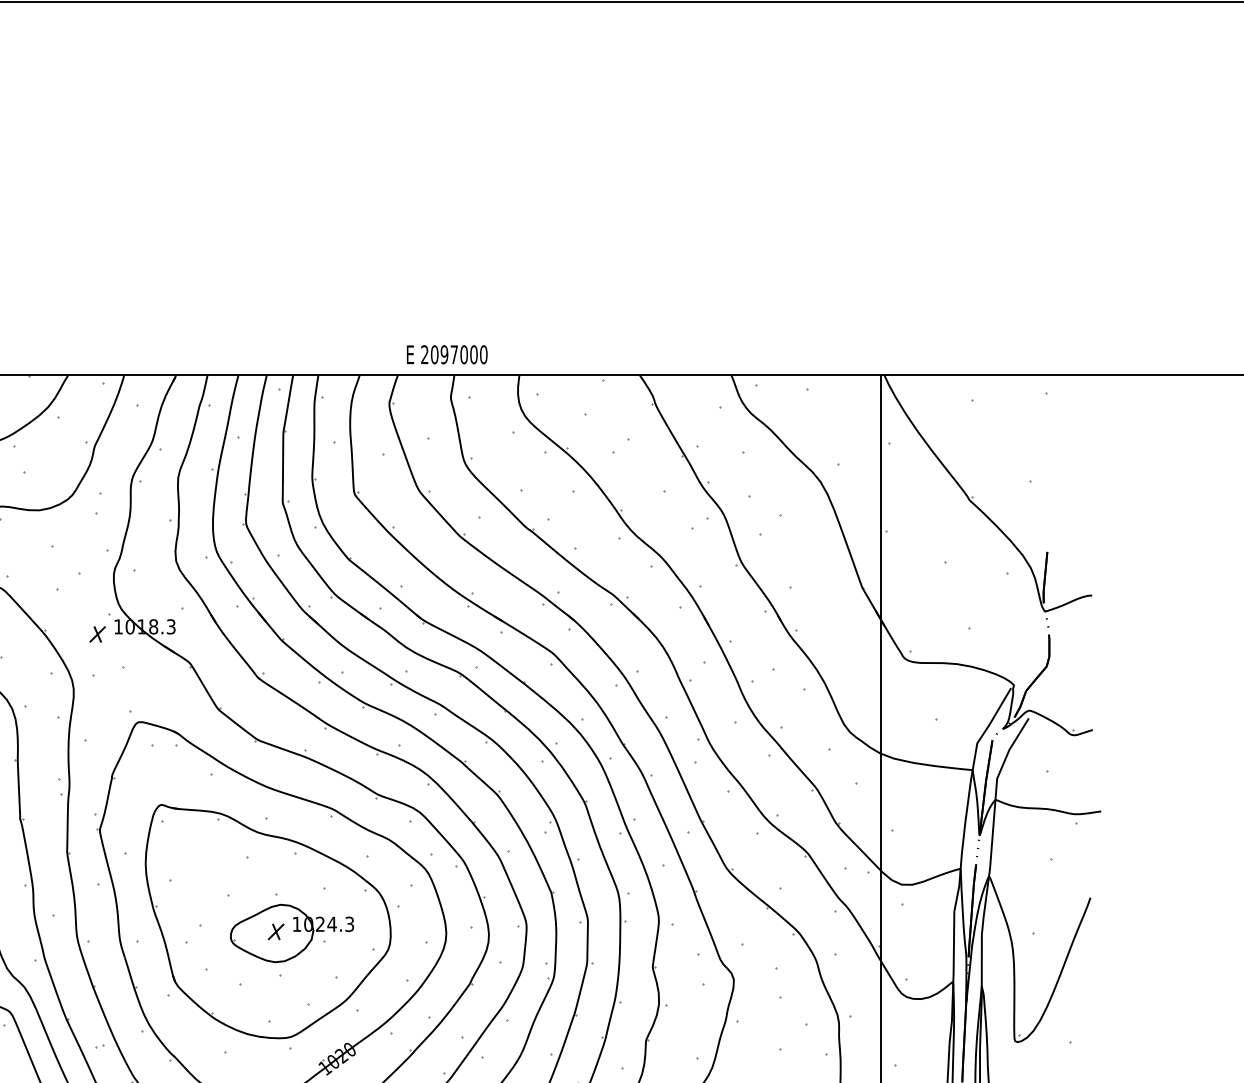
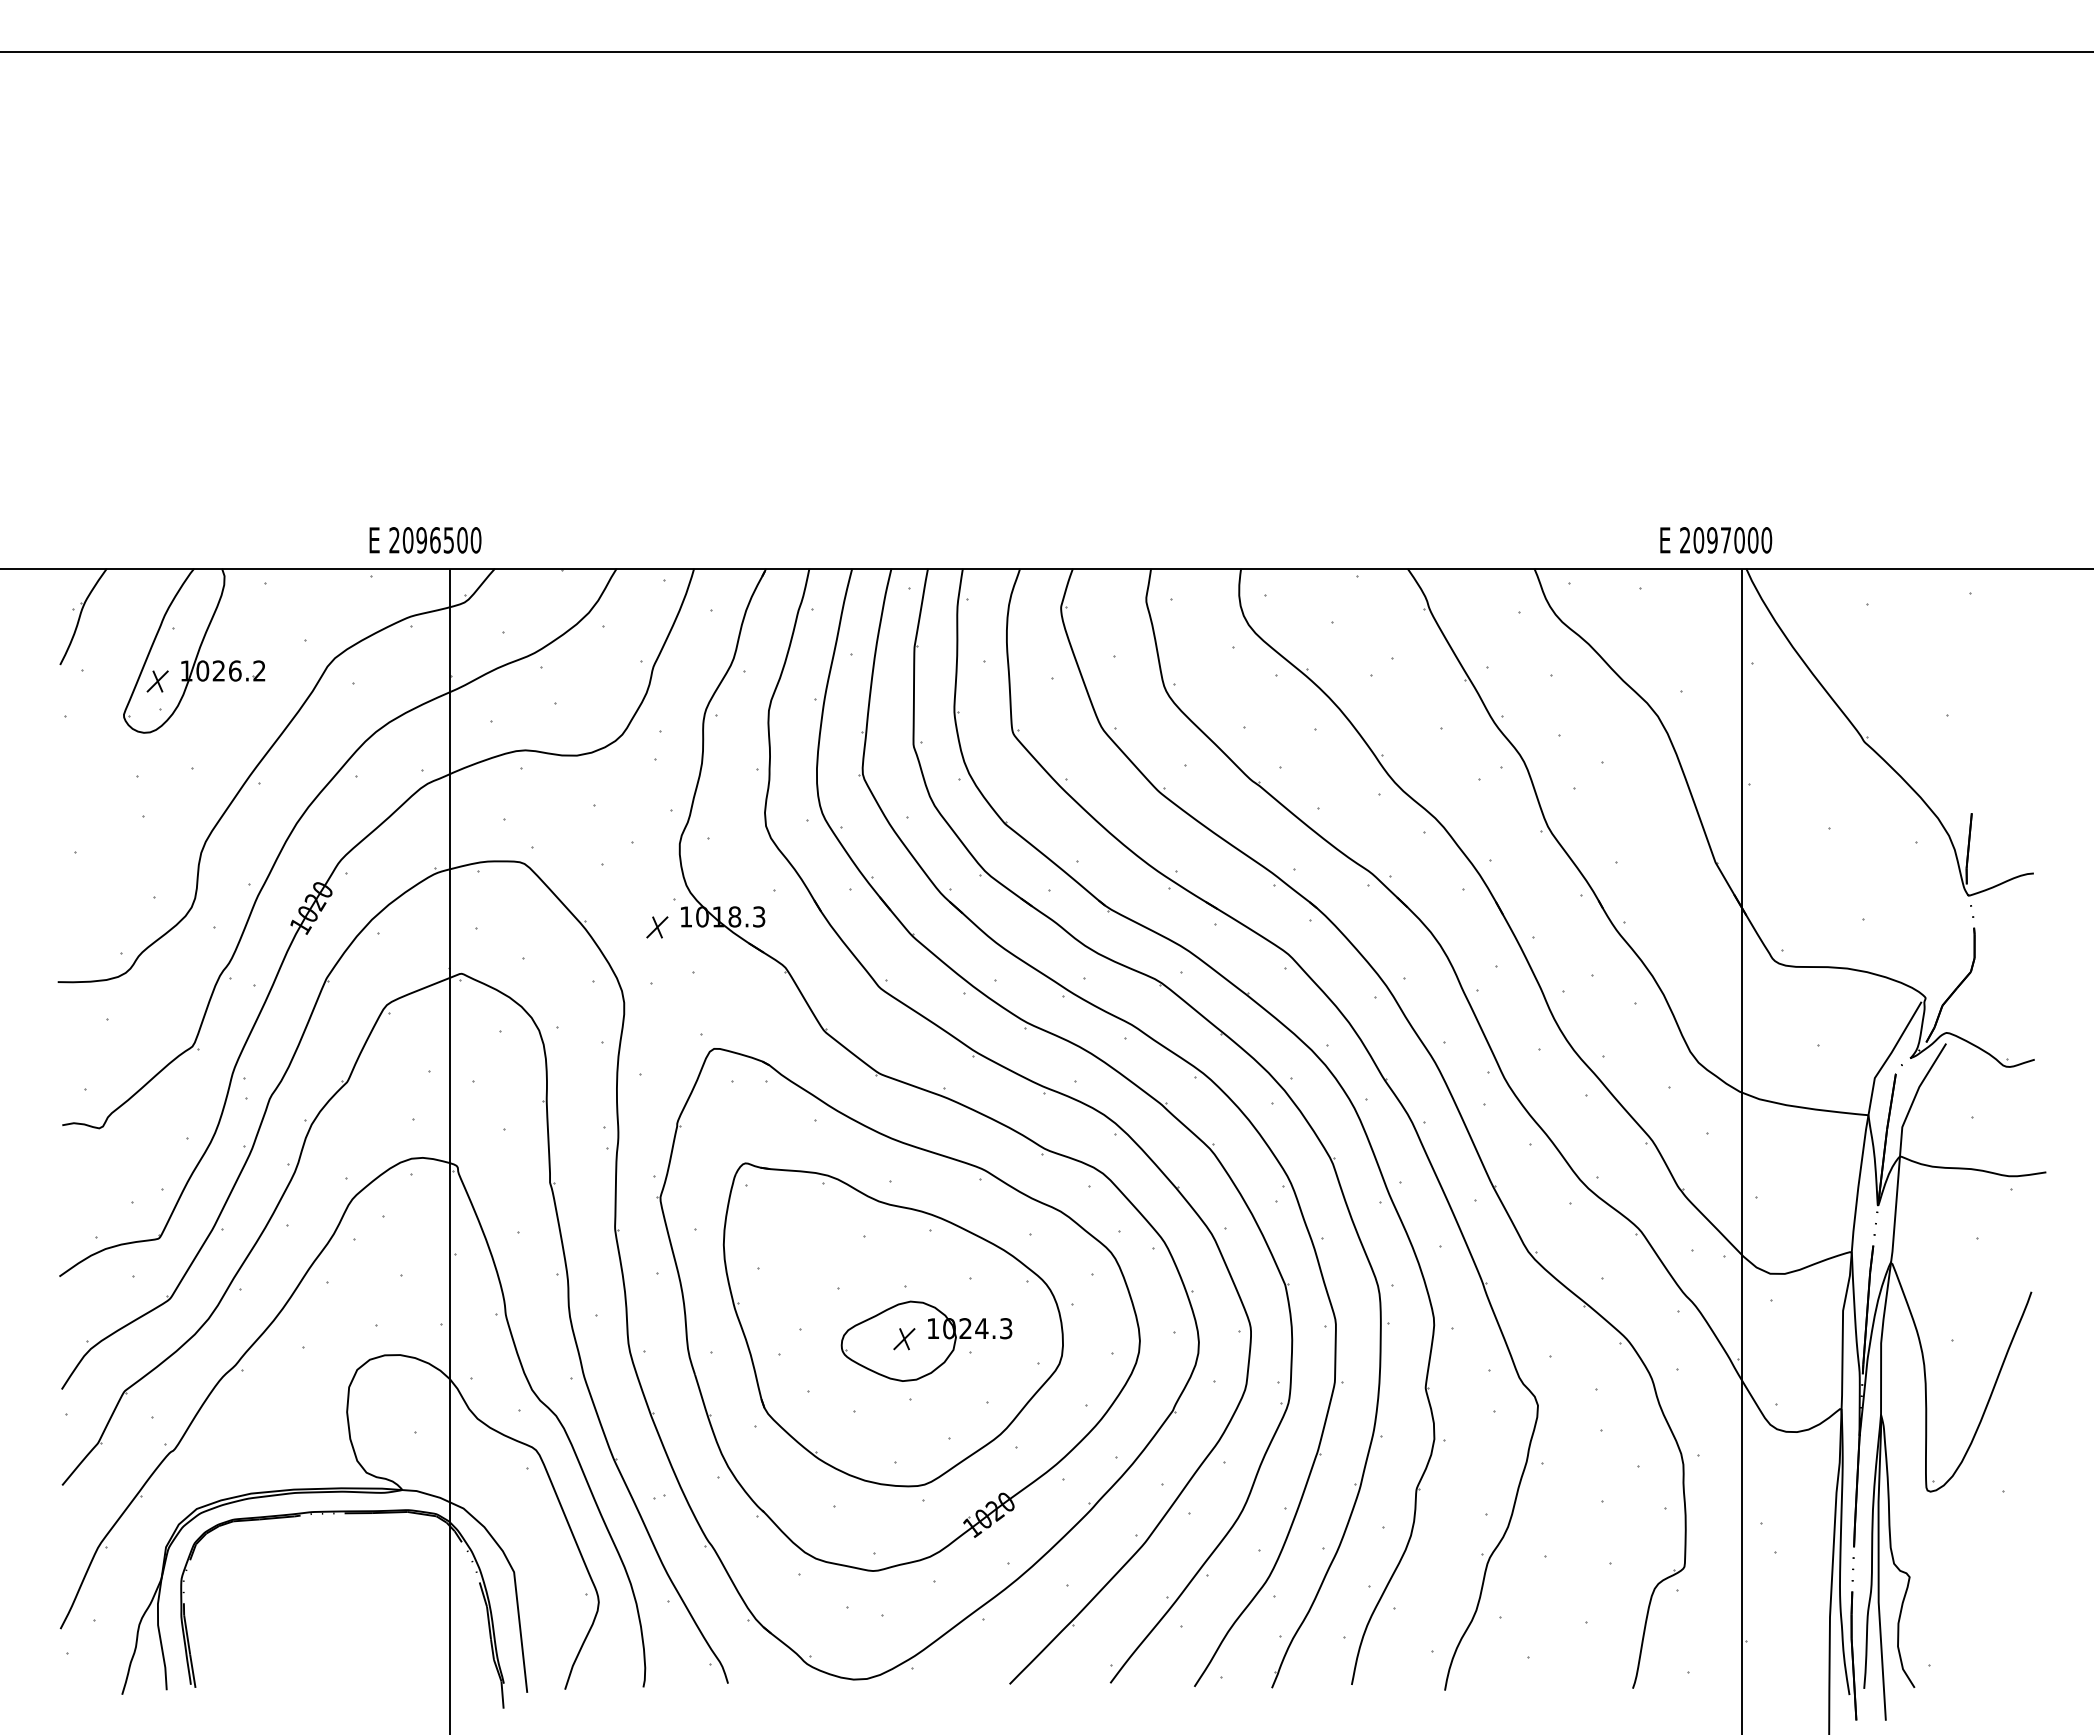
text: (447, 354) -> (1716, 540), moved

